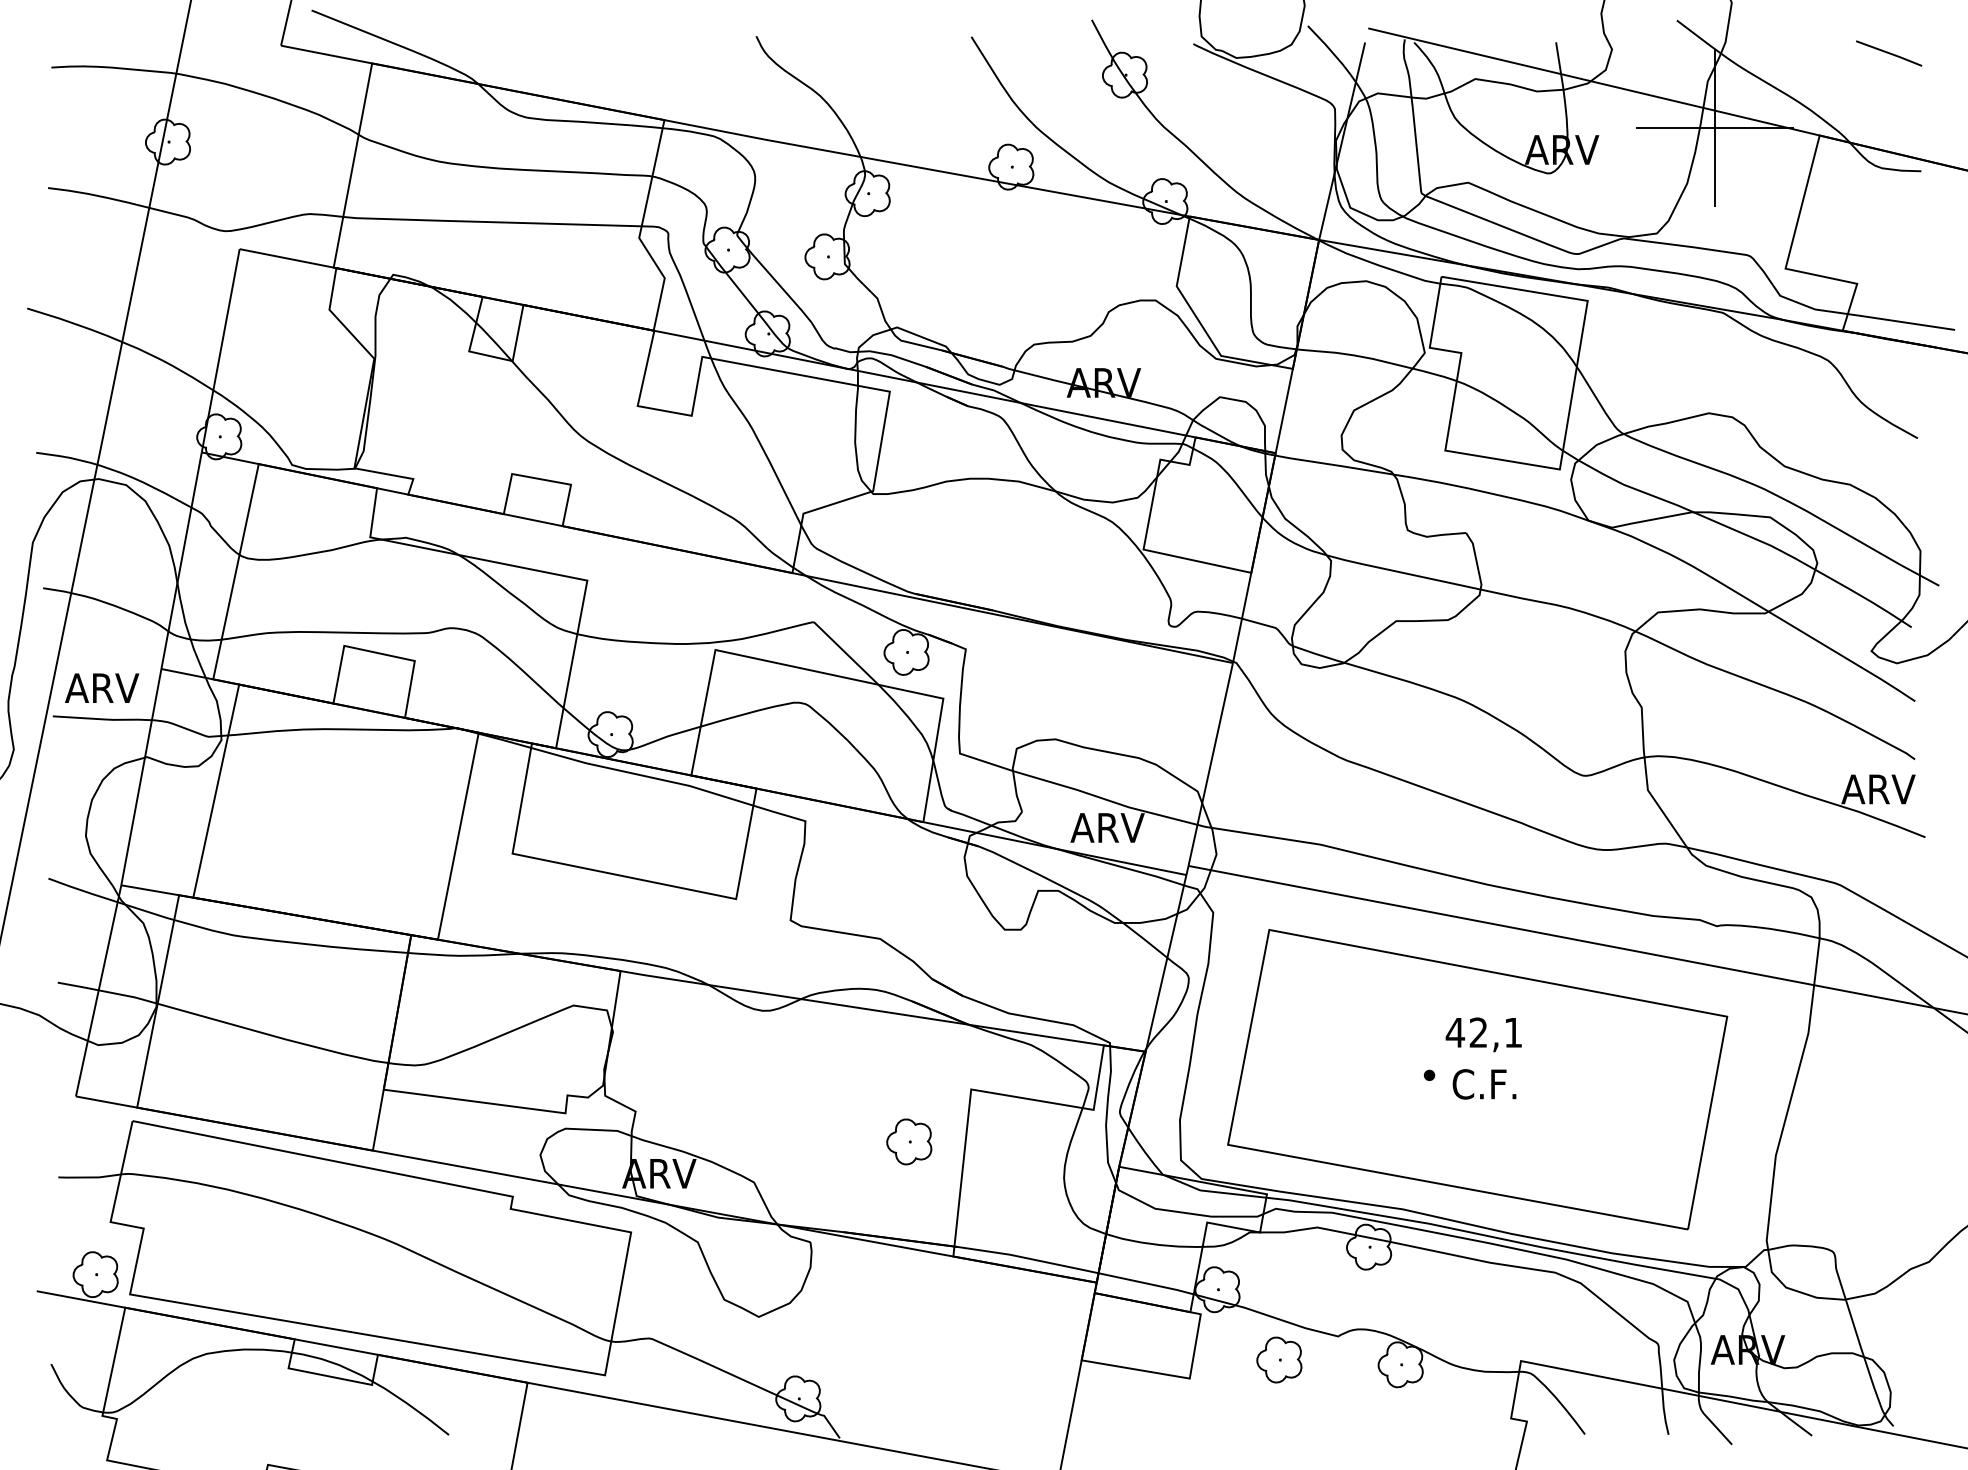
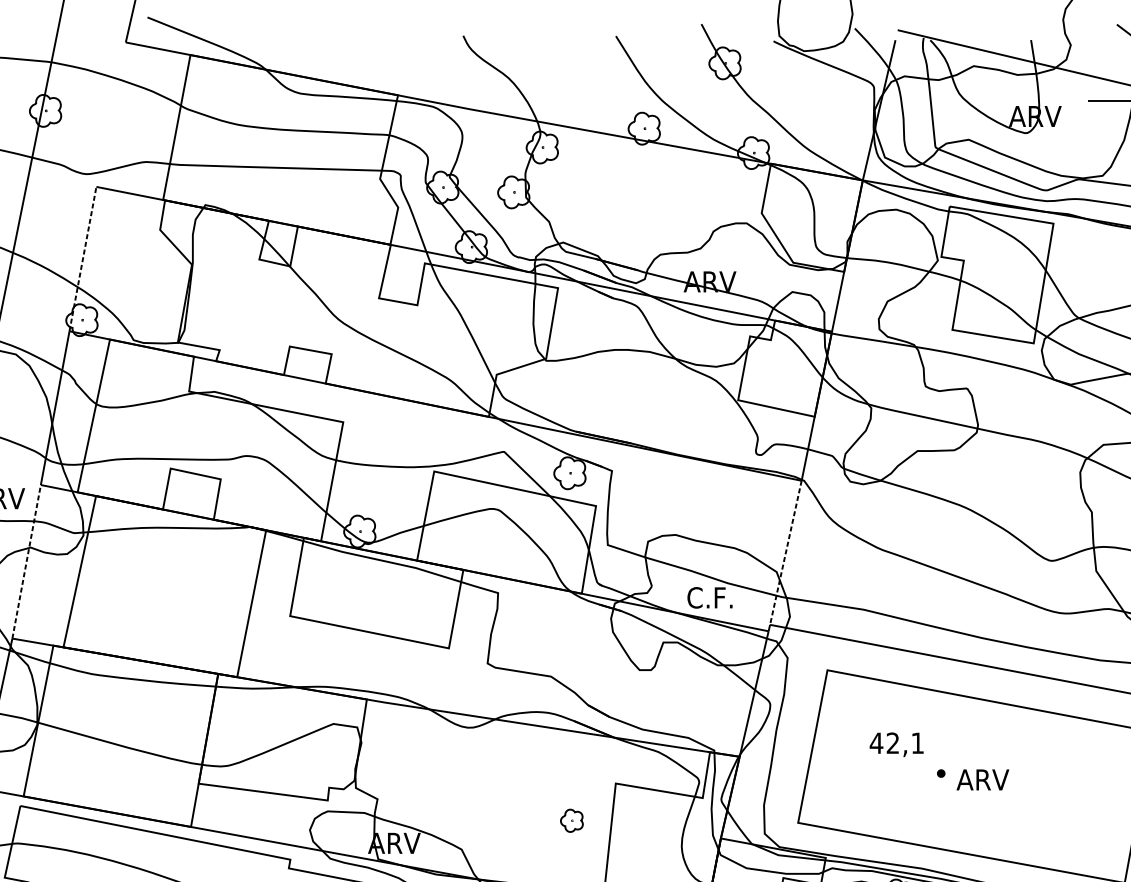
line: (220, 350) -> (82, 258), solid -> dashed
line: (1210, 764) -> (785, 552), solid -> dashed
line: (141, 777) -> (26, 562), solid -> dashed
text: (1107, 827) -> (712, 597), ARV -> C.F.
text: (1483, 1034) -> (896, 744), moved
text: (1488, 1084) -> (983, 780), C.F. -> ARV
part: (909, 1141) -> (572, 820), size x0.7

